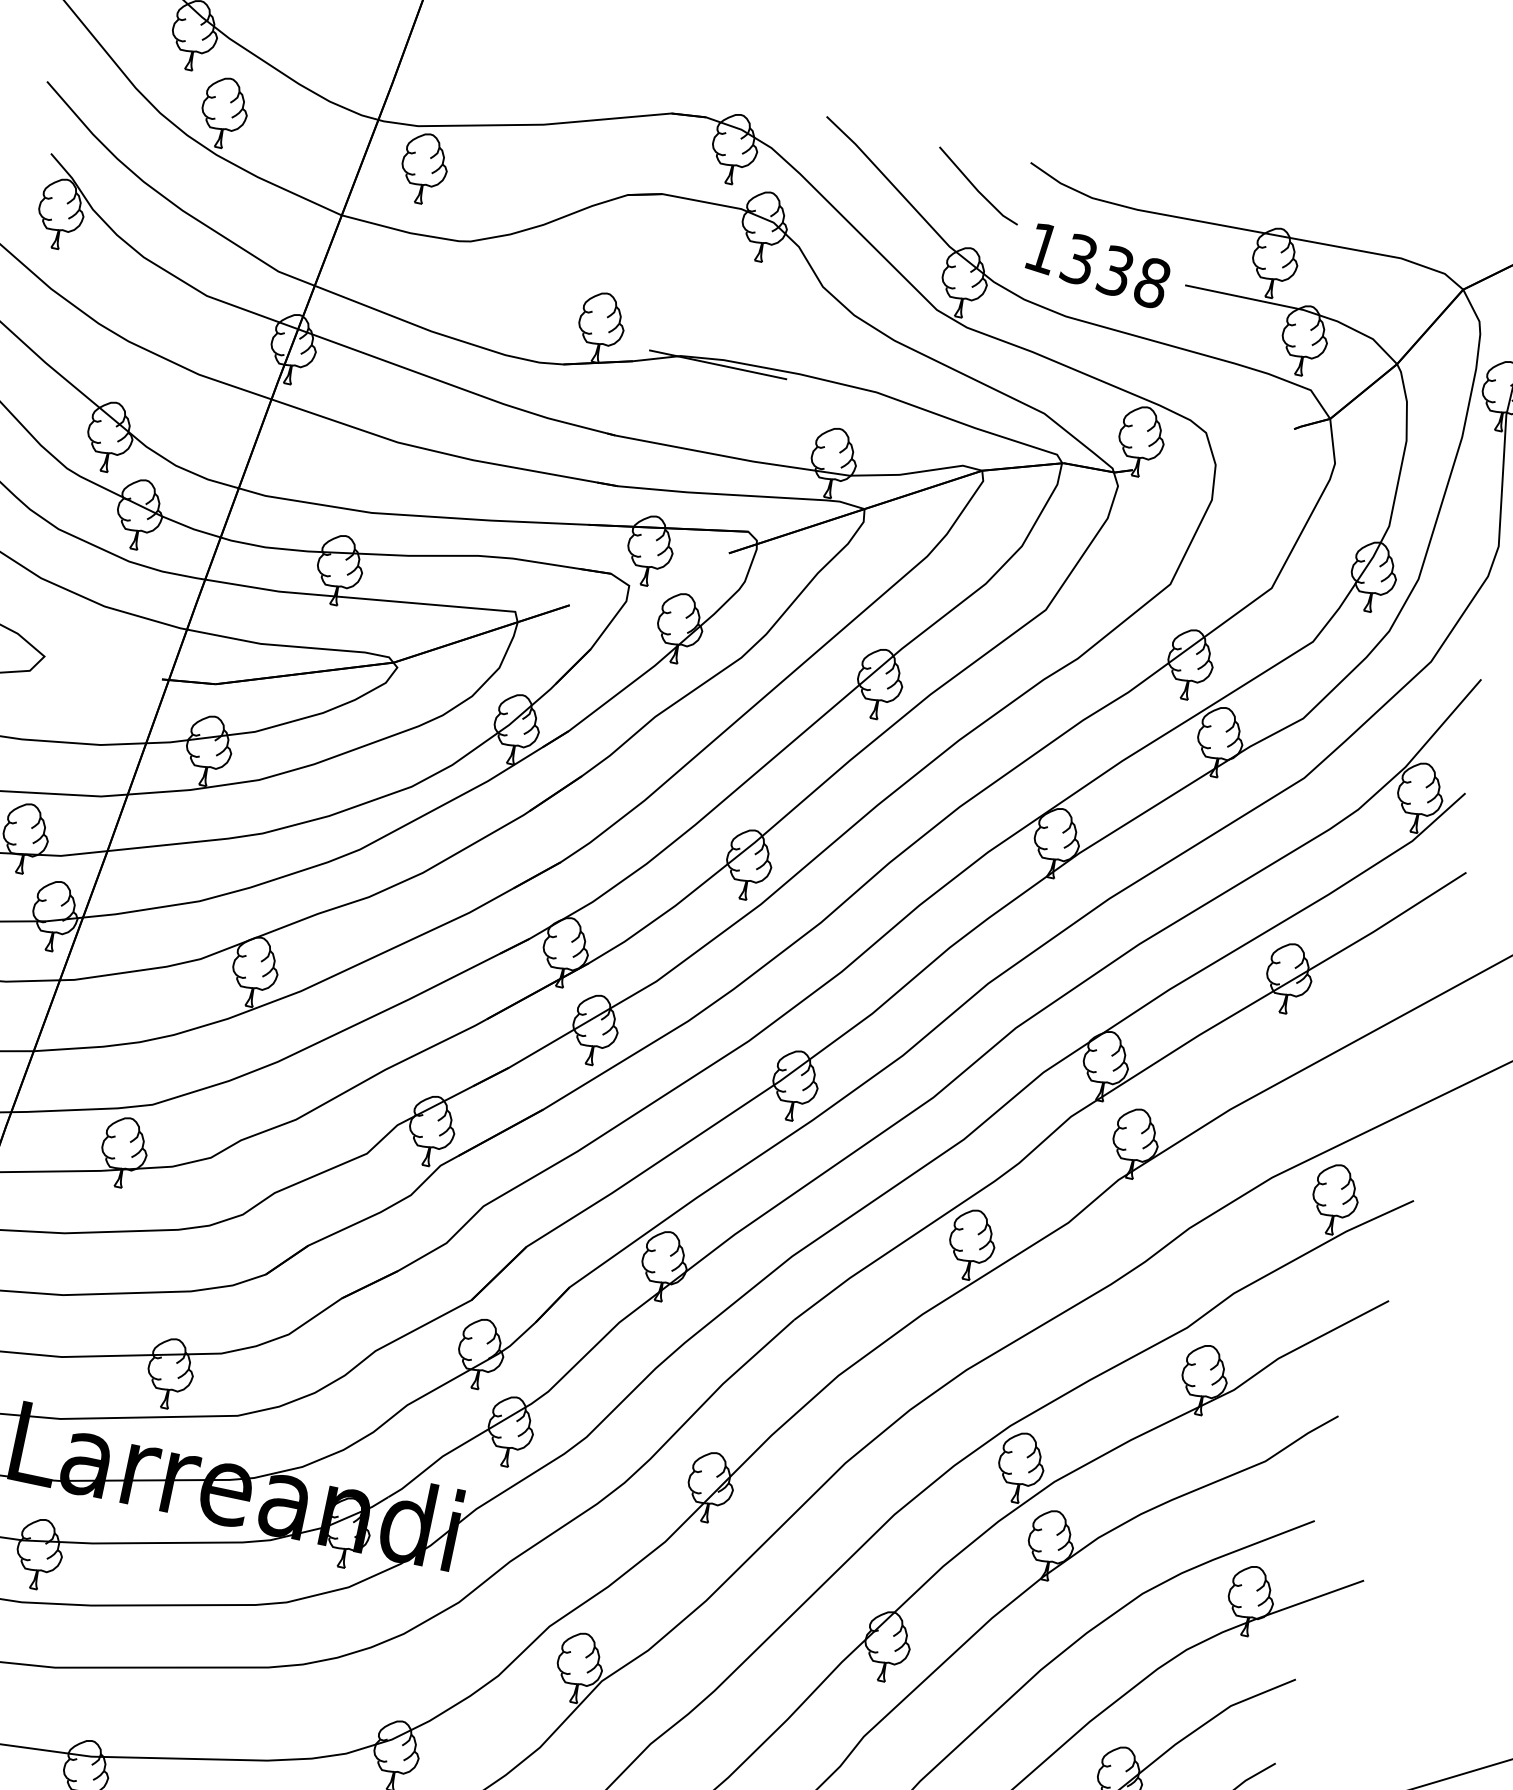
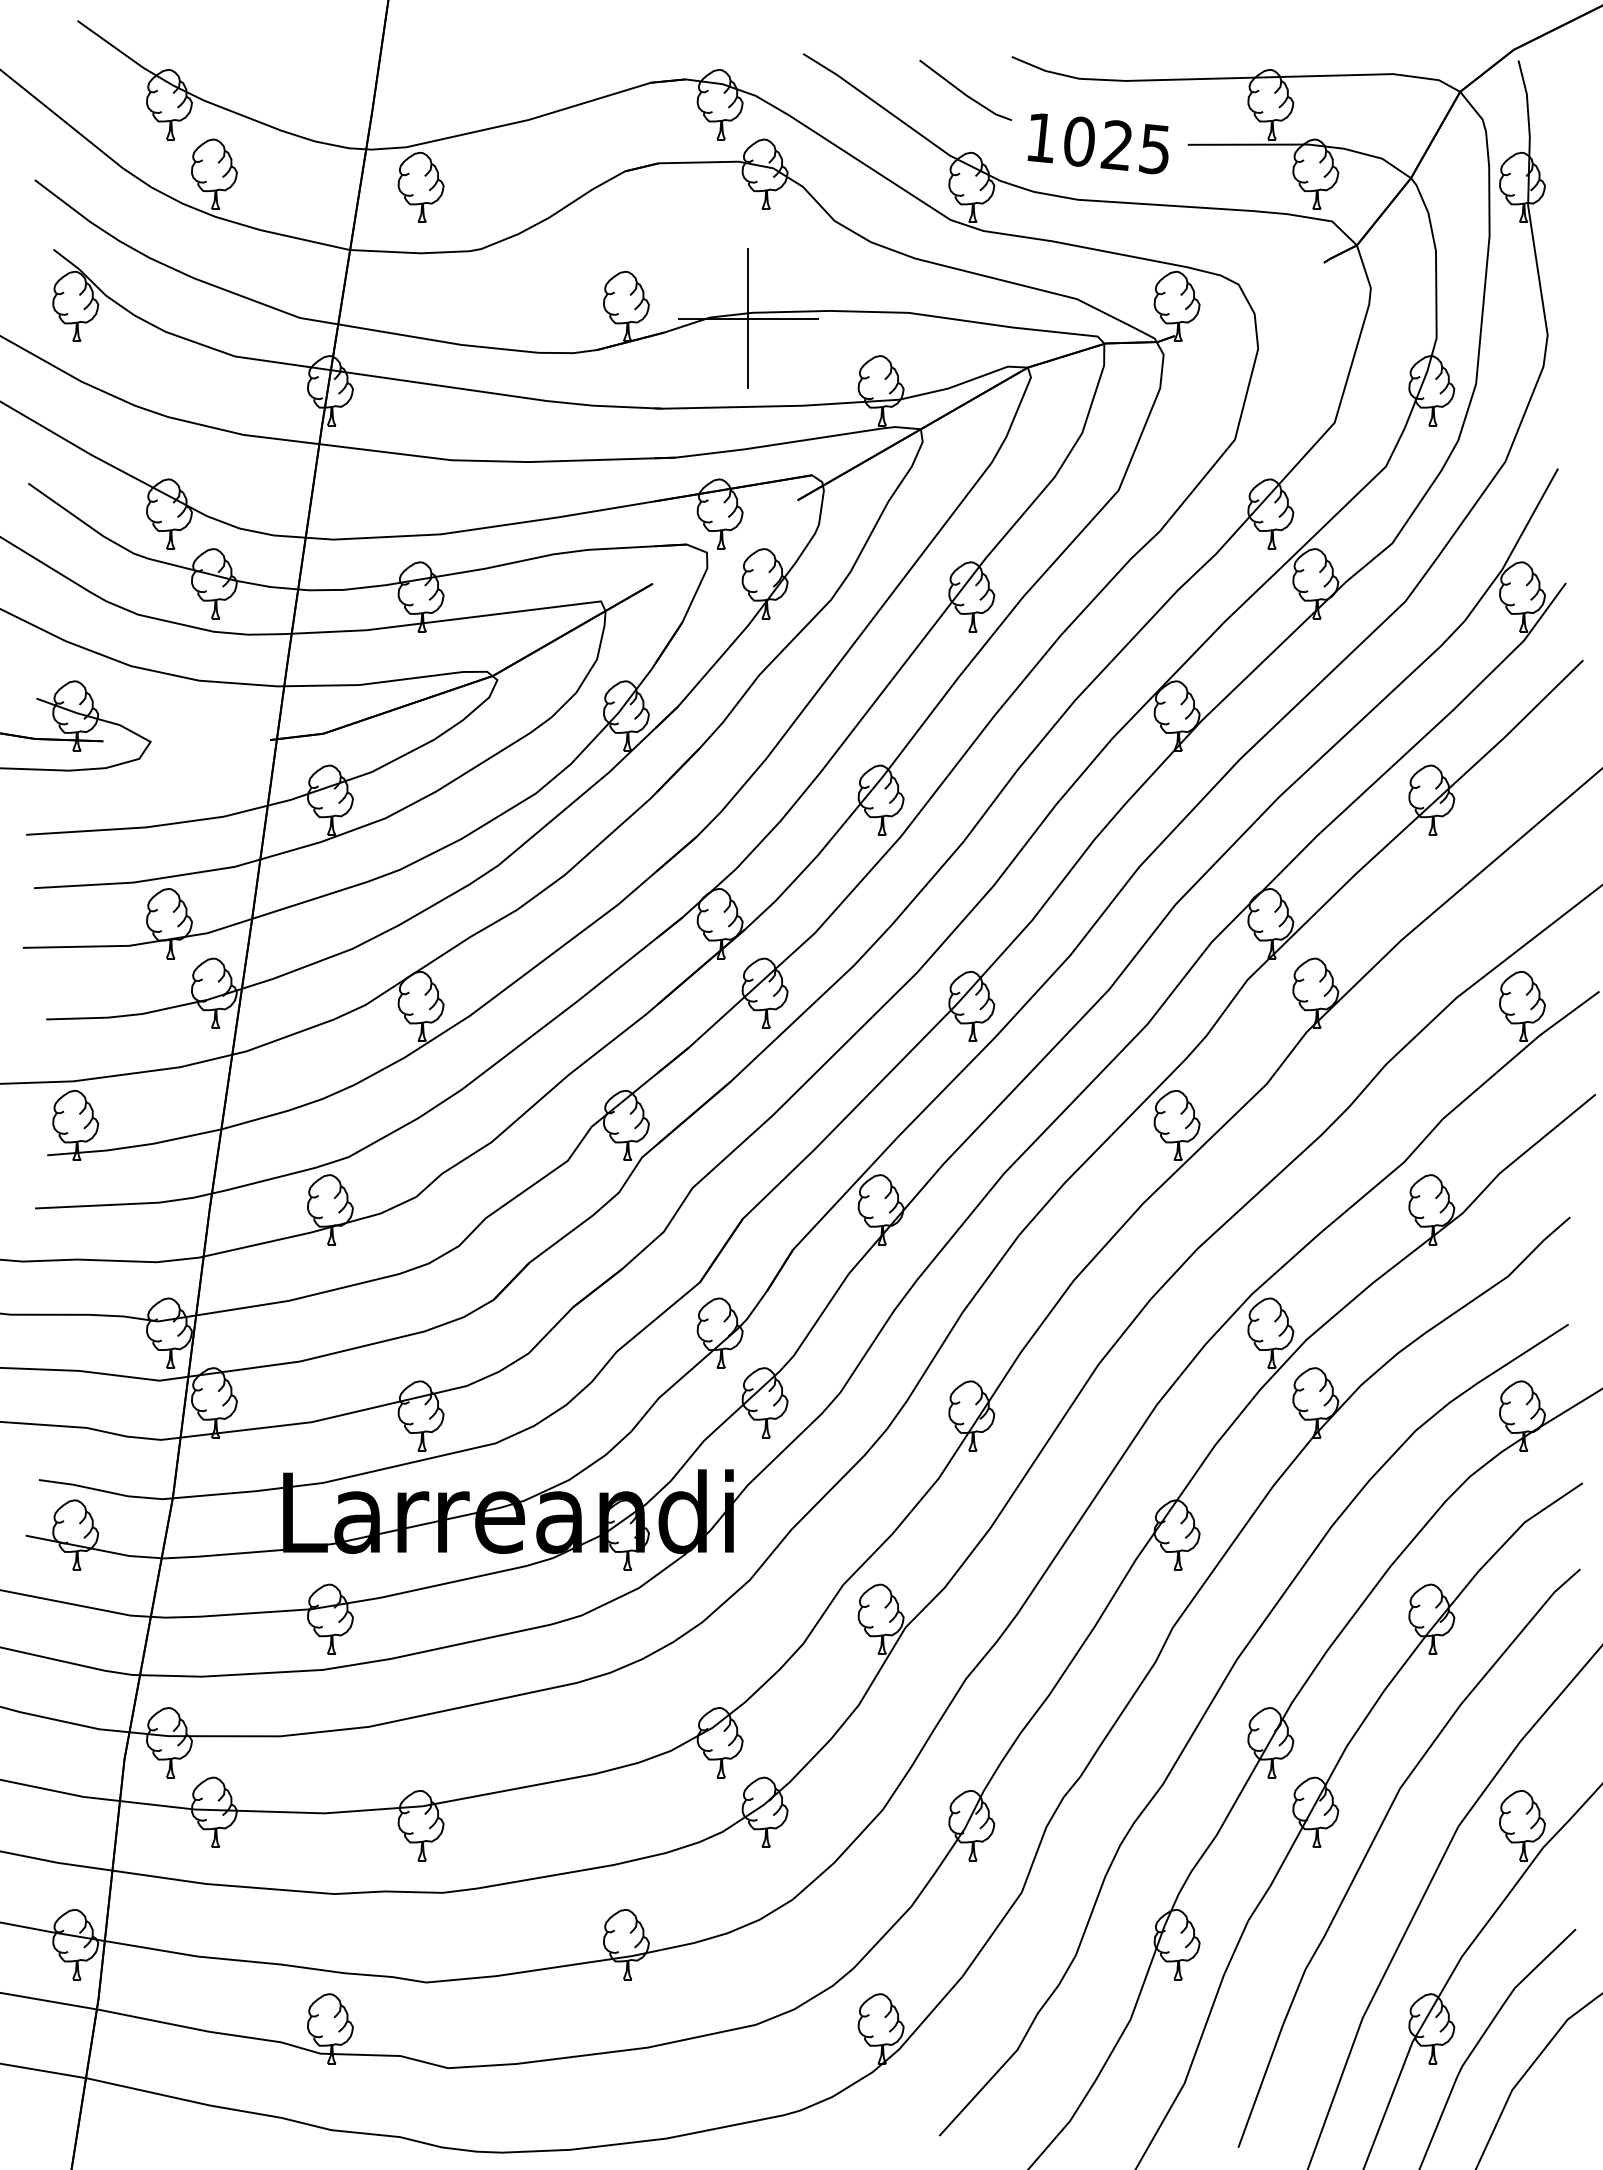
text: (1115, 271) -> (1116, 145), 1338 -> 1025
line: (718, 364) -> (748, 318), added

